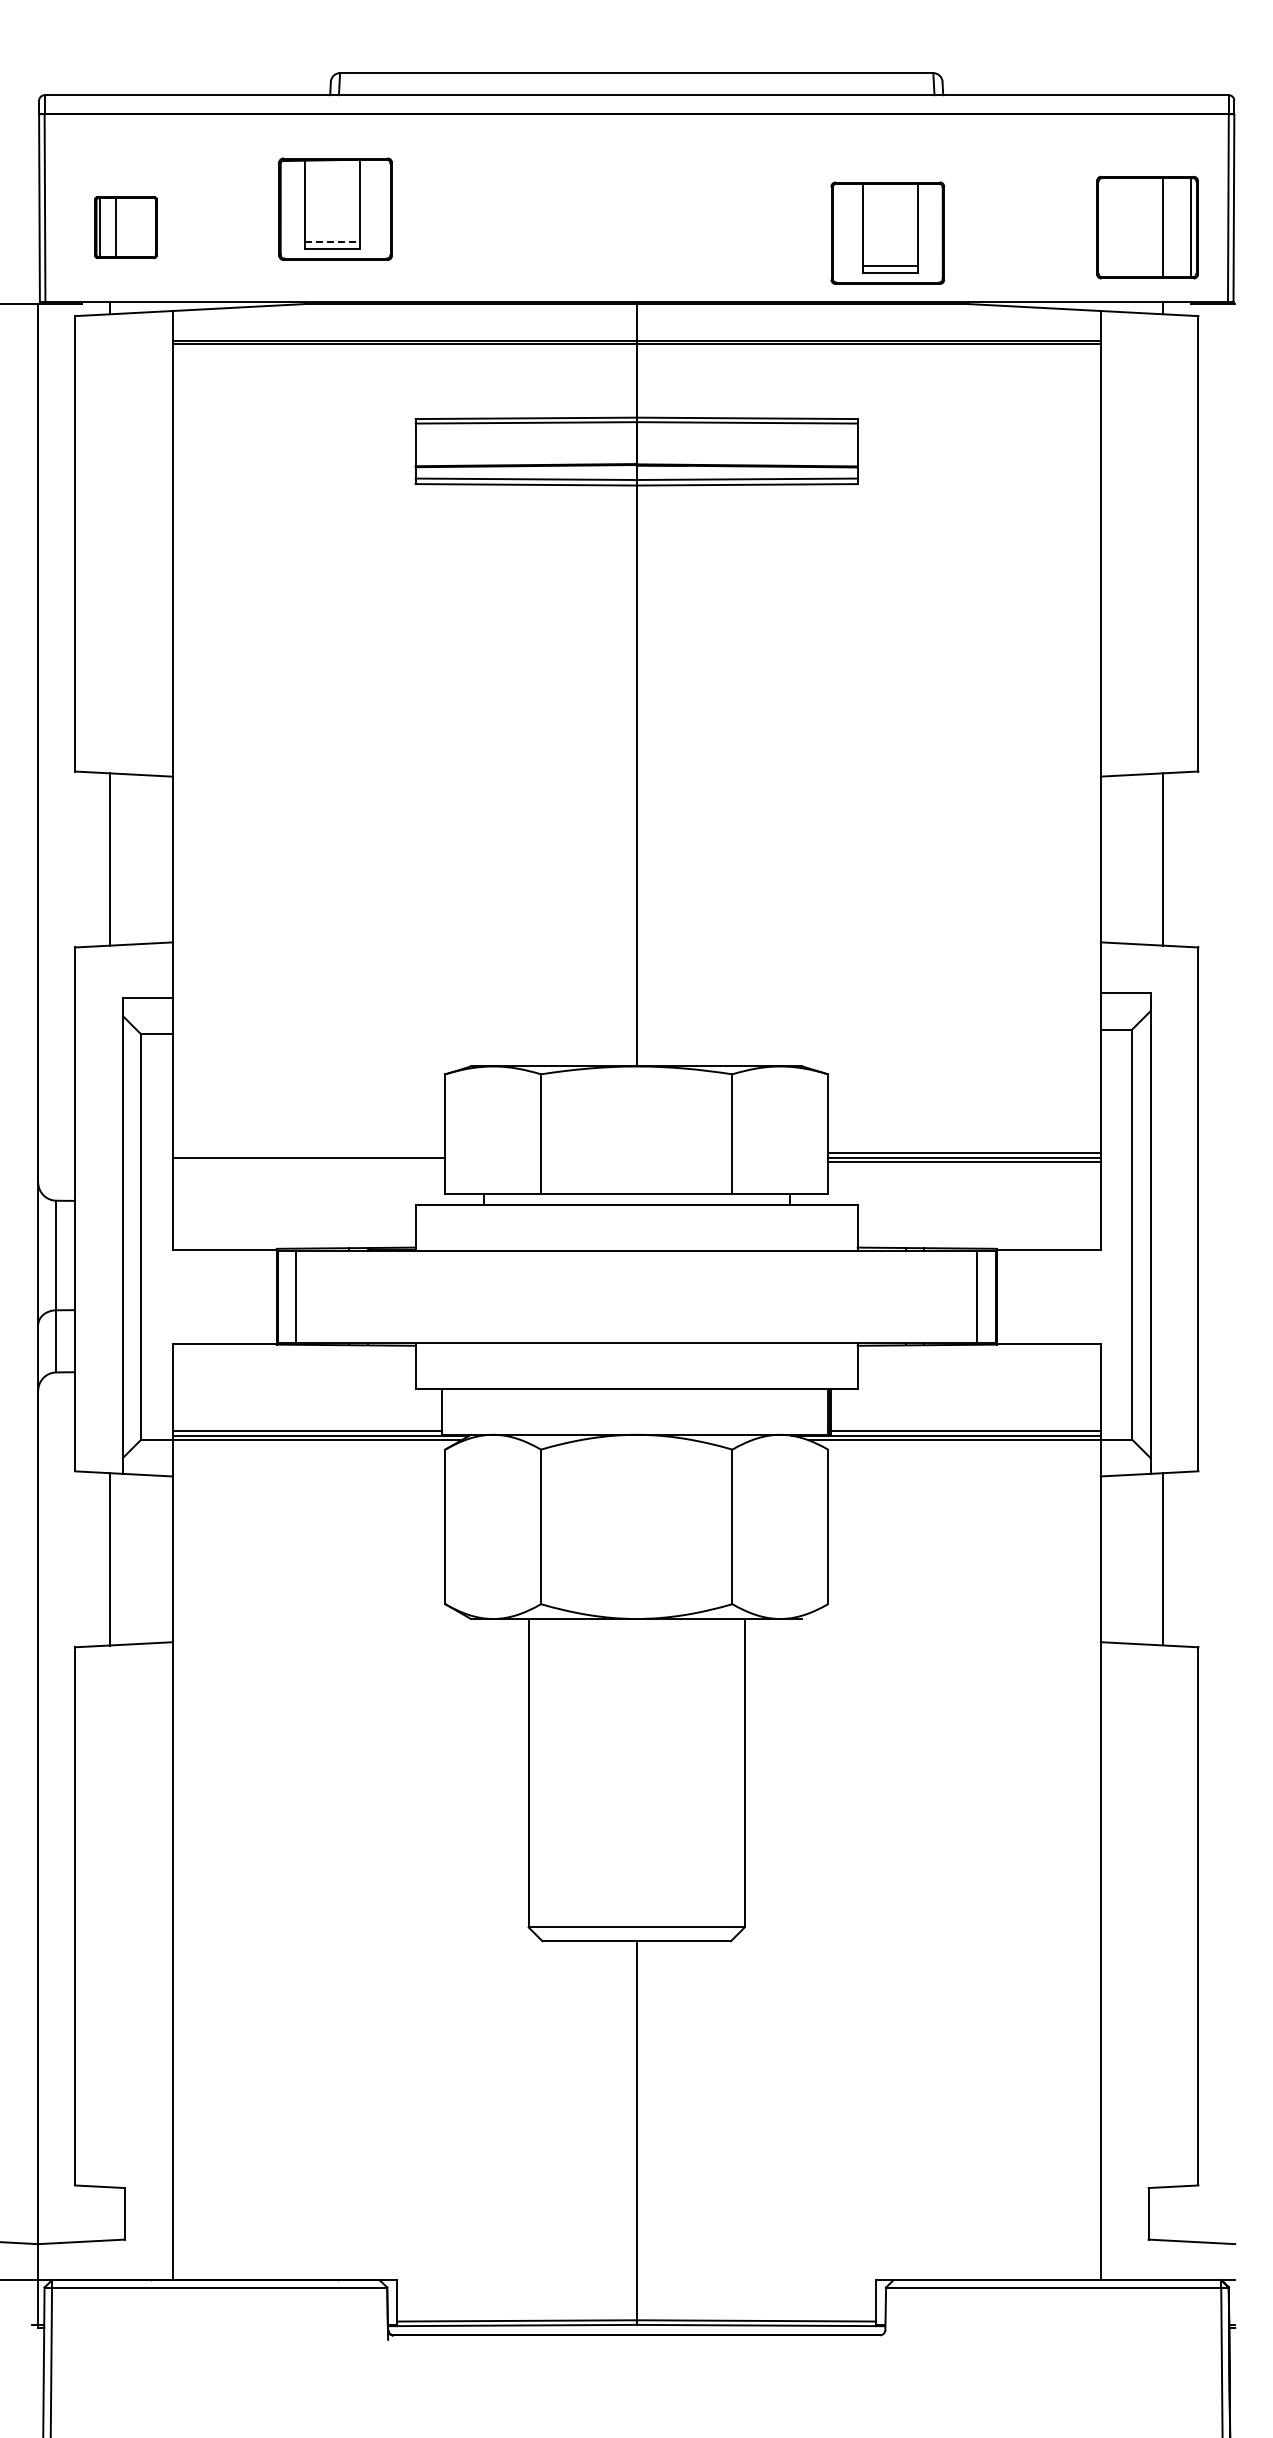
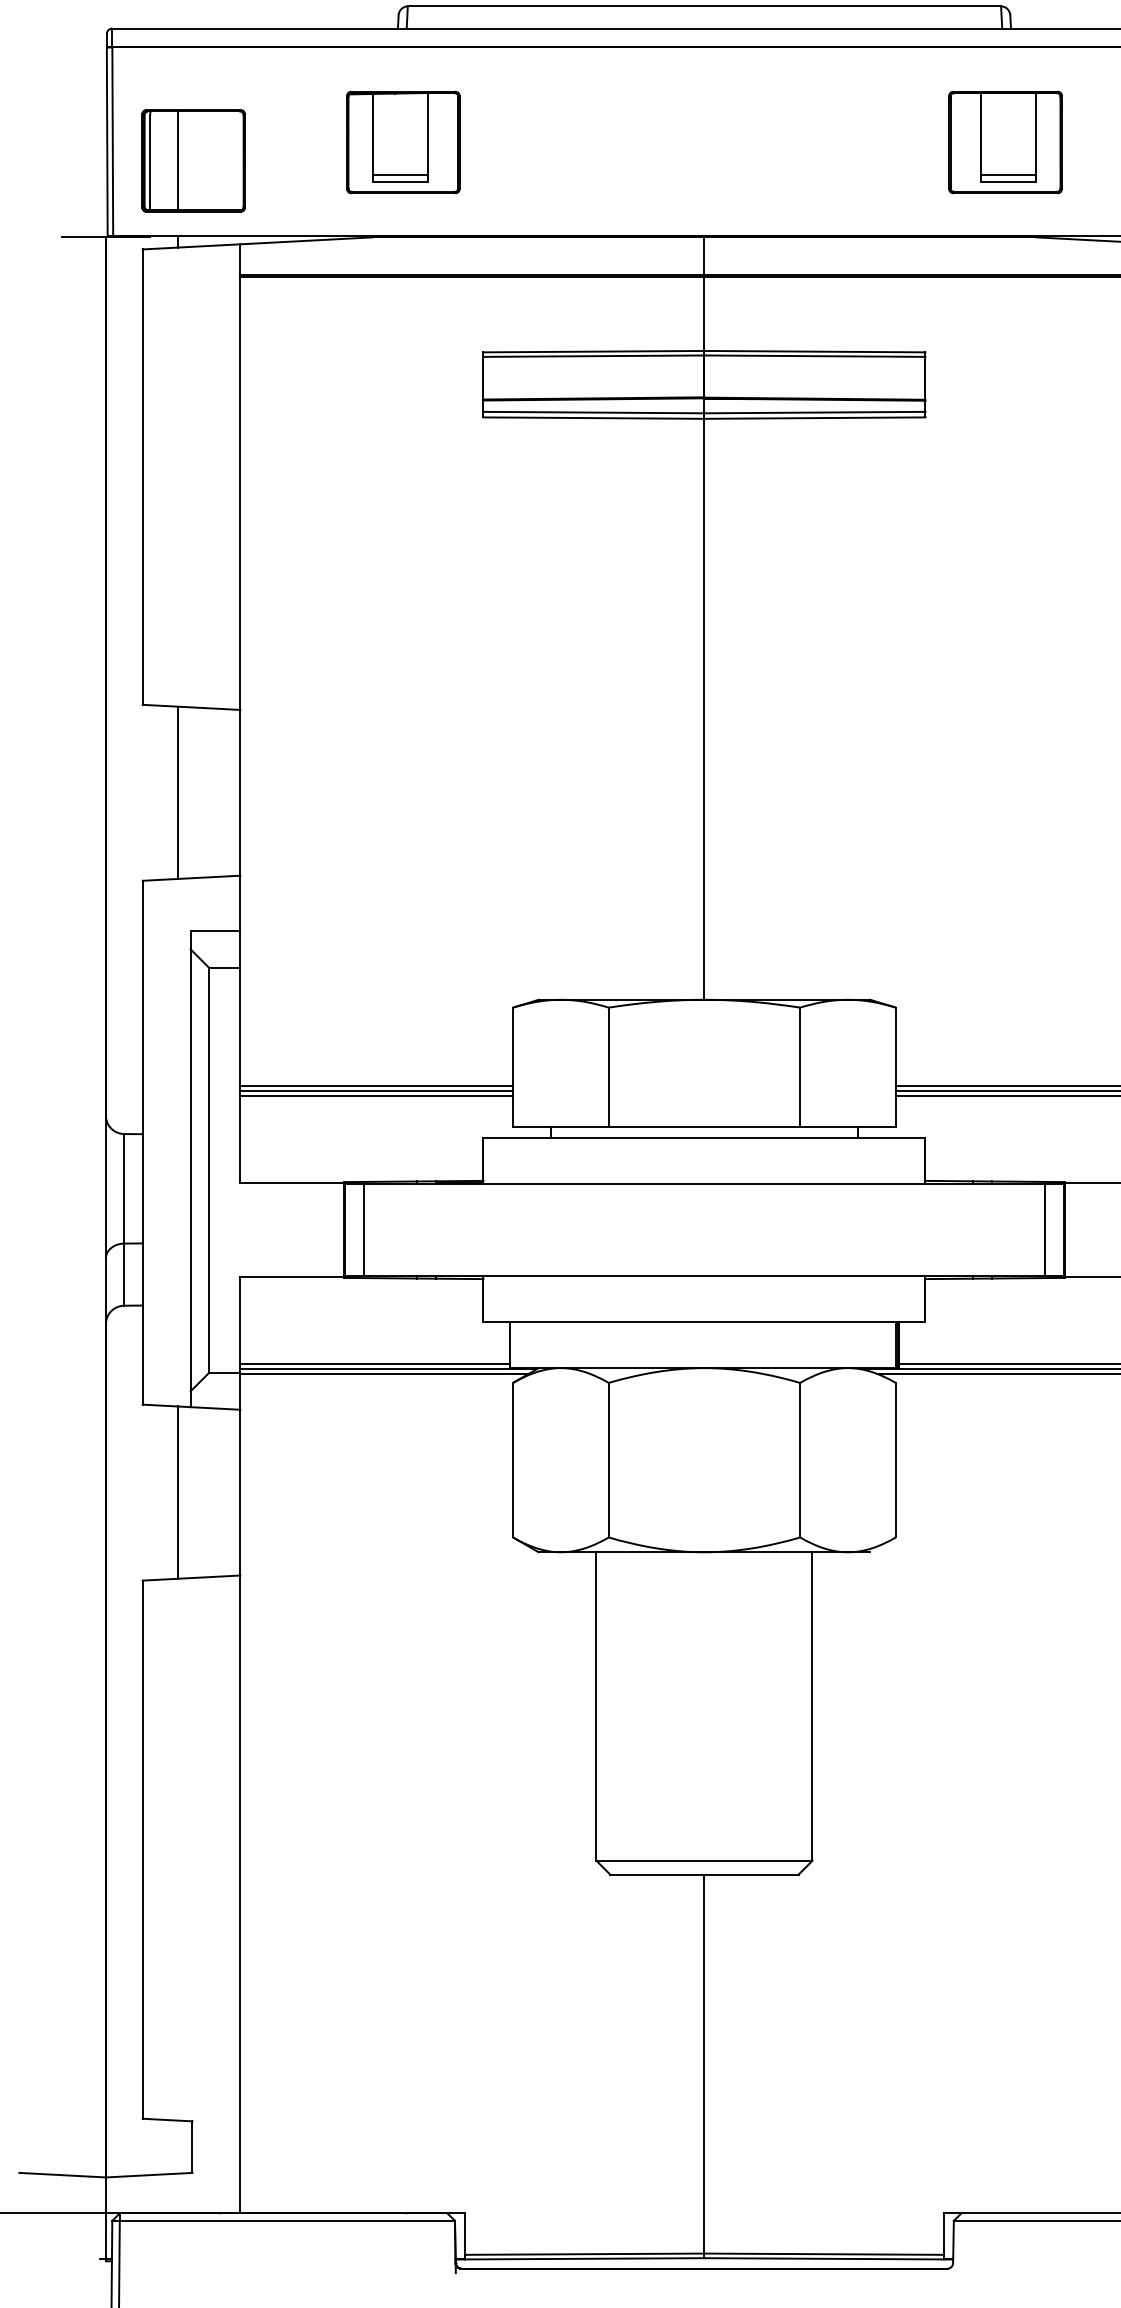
part: (125, 227) -> (193, 160), size x1.67
part: (887, 232) -> (1005, 141), moved
line: (332, 241) -> (400, 174), dashed -> solid
line: (308, 1153) -> (376, 1086), added
line: (308, 1162) -> (376, 1095), added

